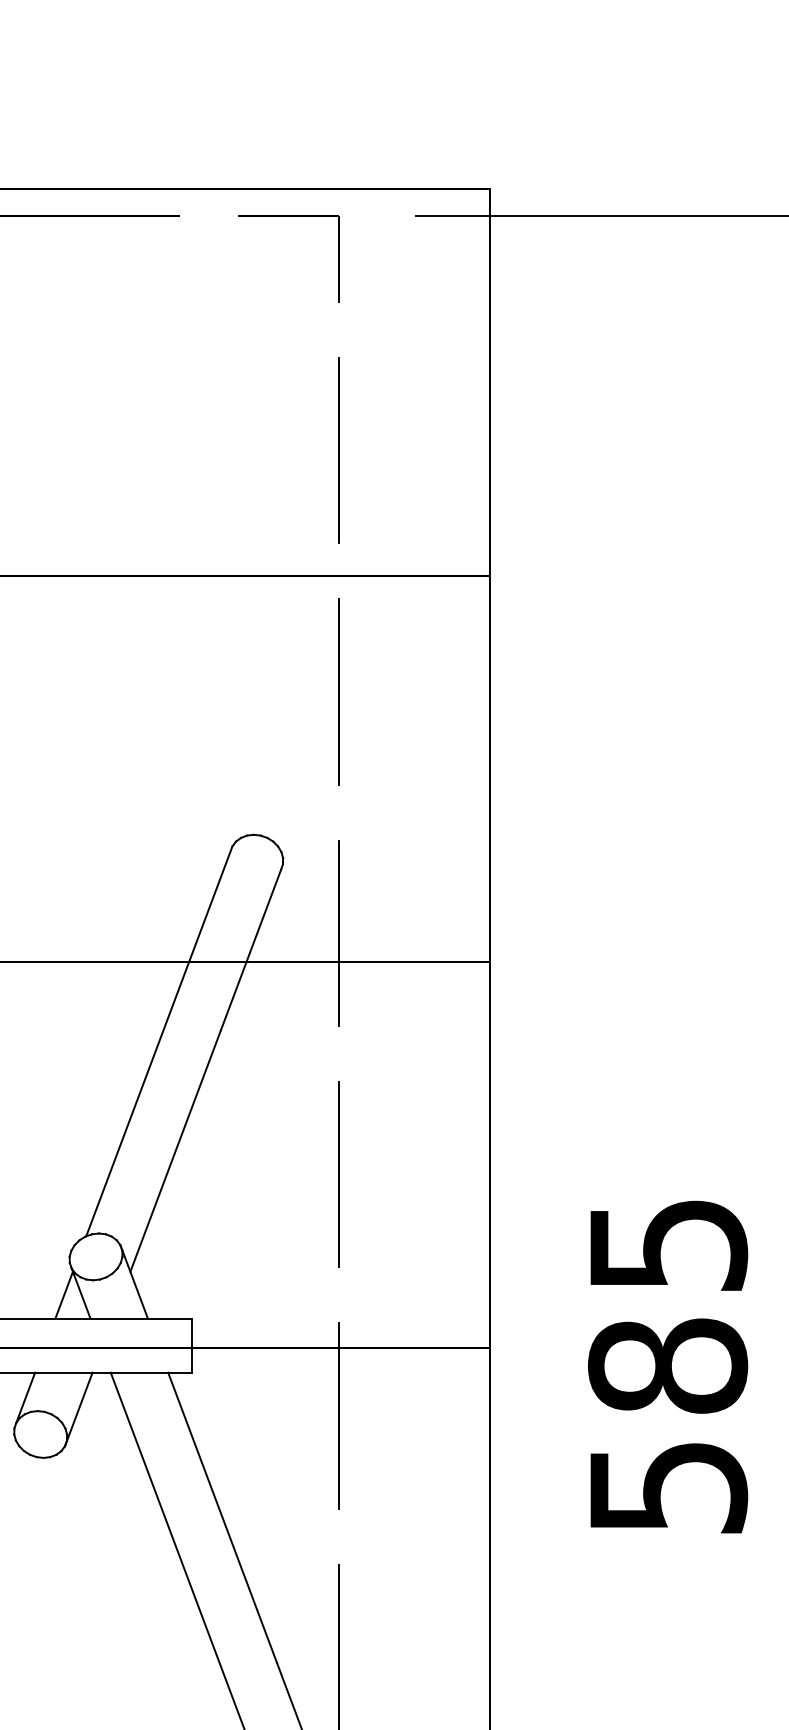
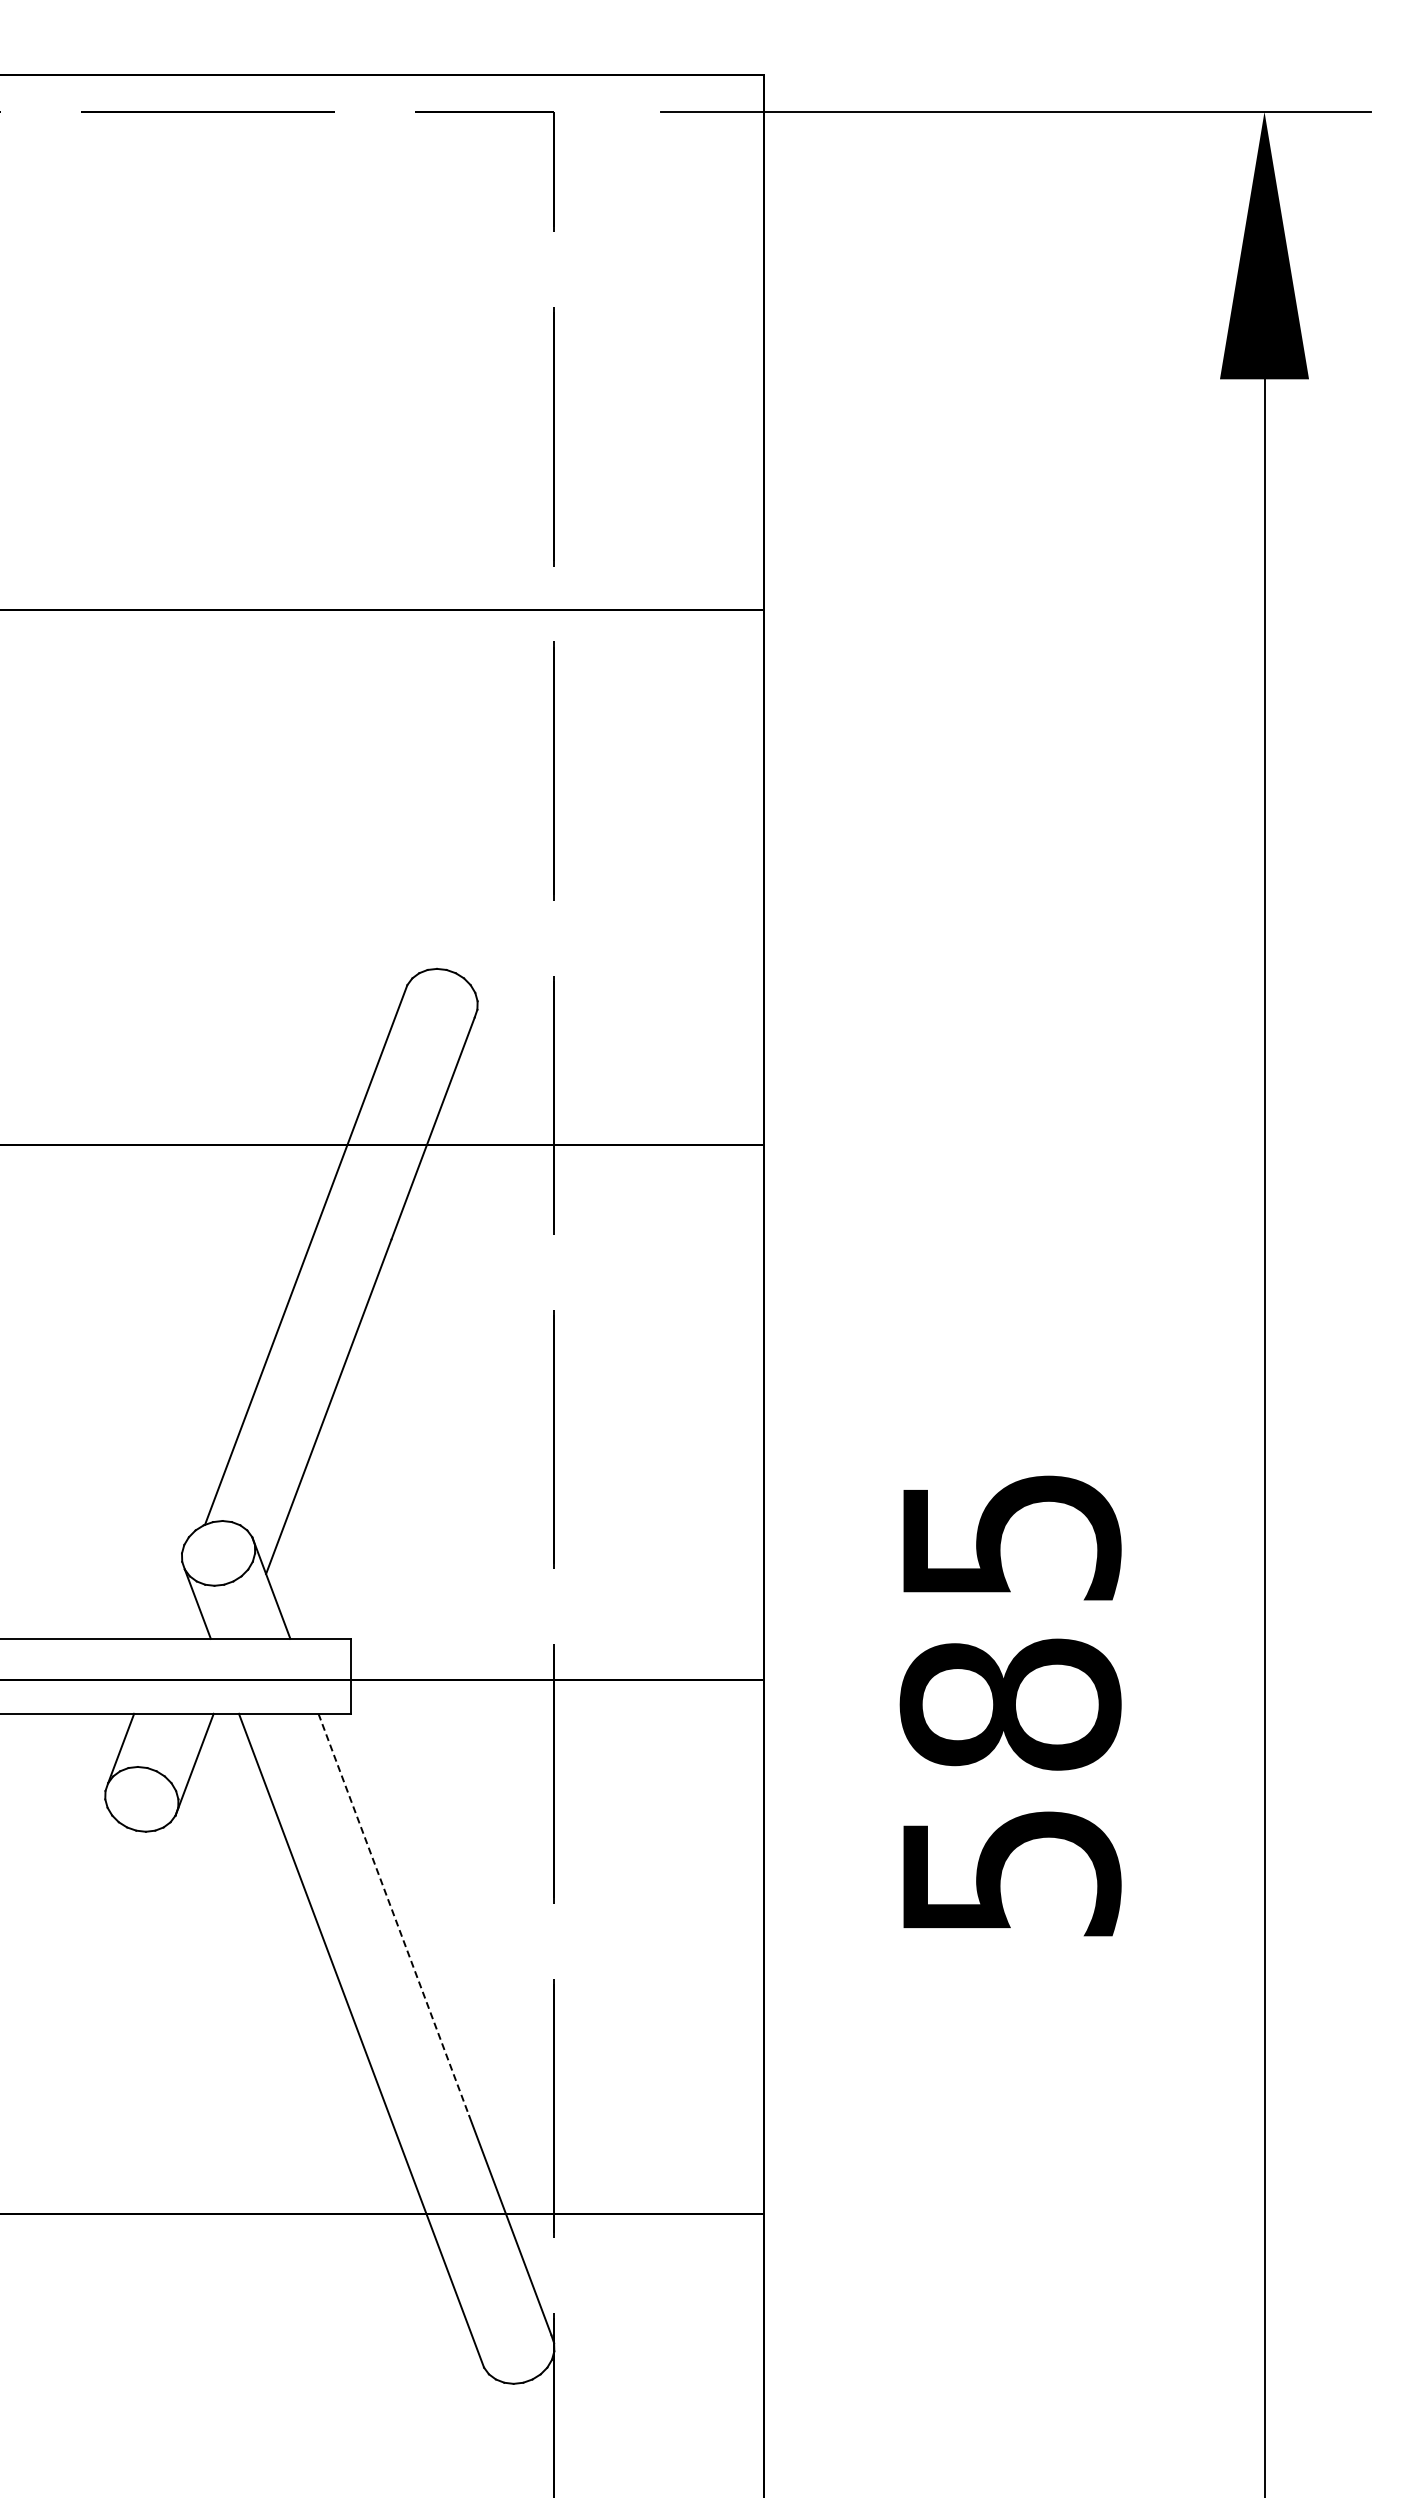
line: (64, 1295) -> (174, 1606), removed
line: (222, 1517) -> (393, 1914), solid -> dashed

